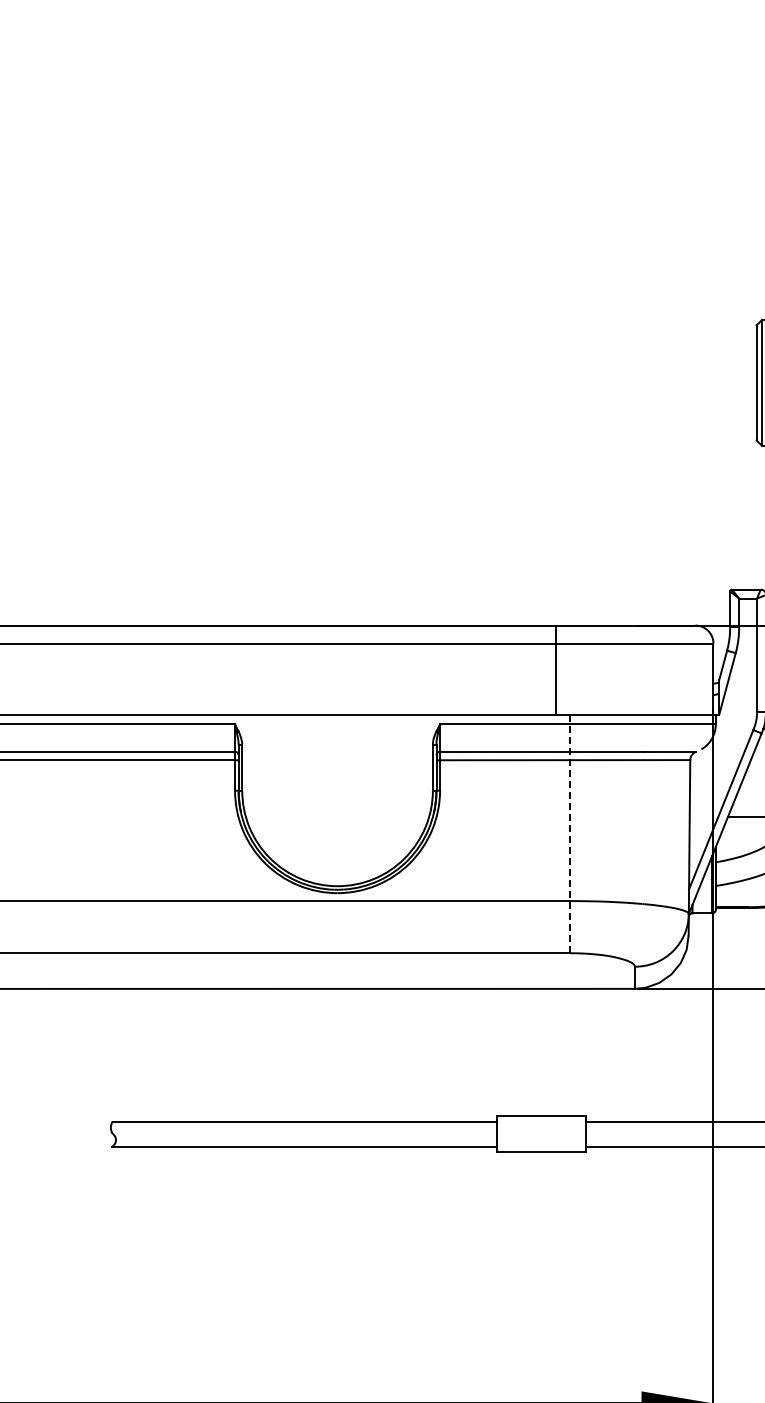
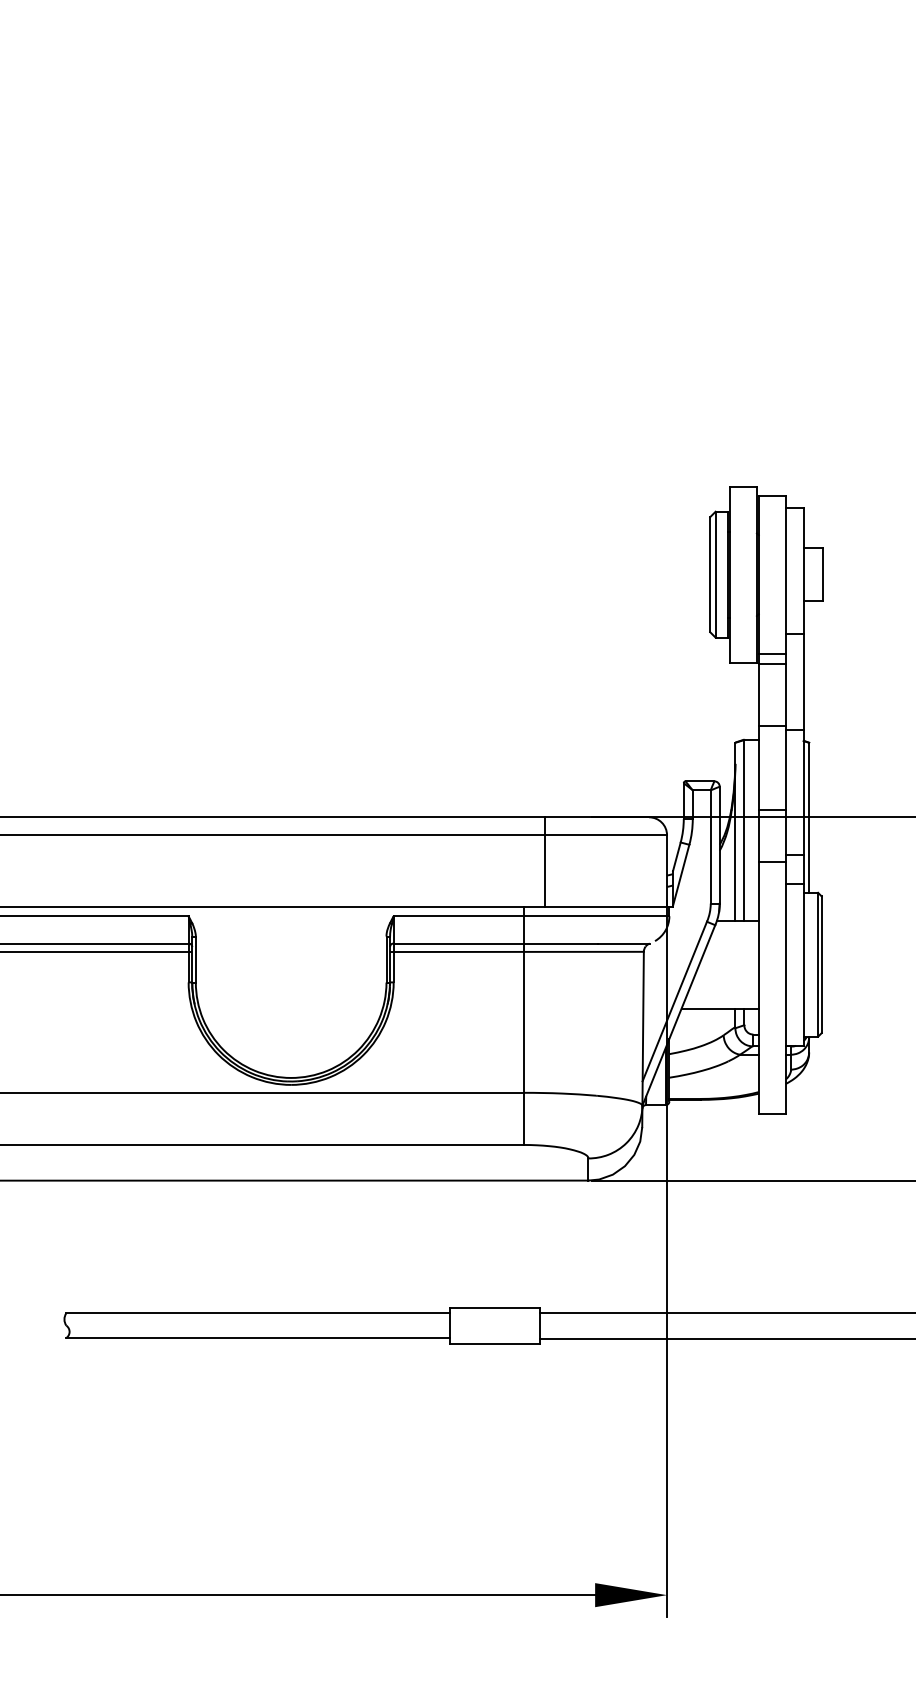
line: (555, 670) -> (544, 862), moved
line: (570, 834) -> (524, 1026), dashed -> solid

